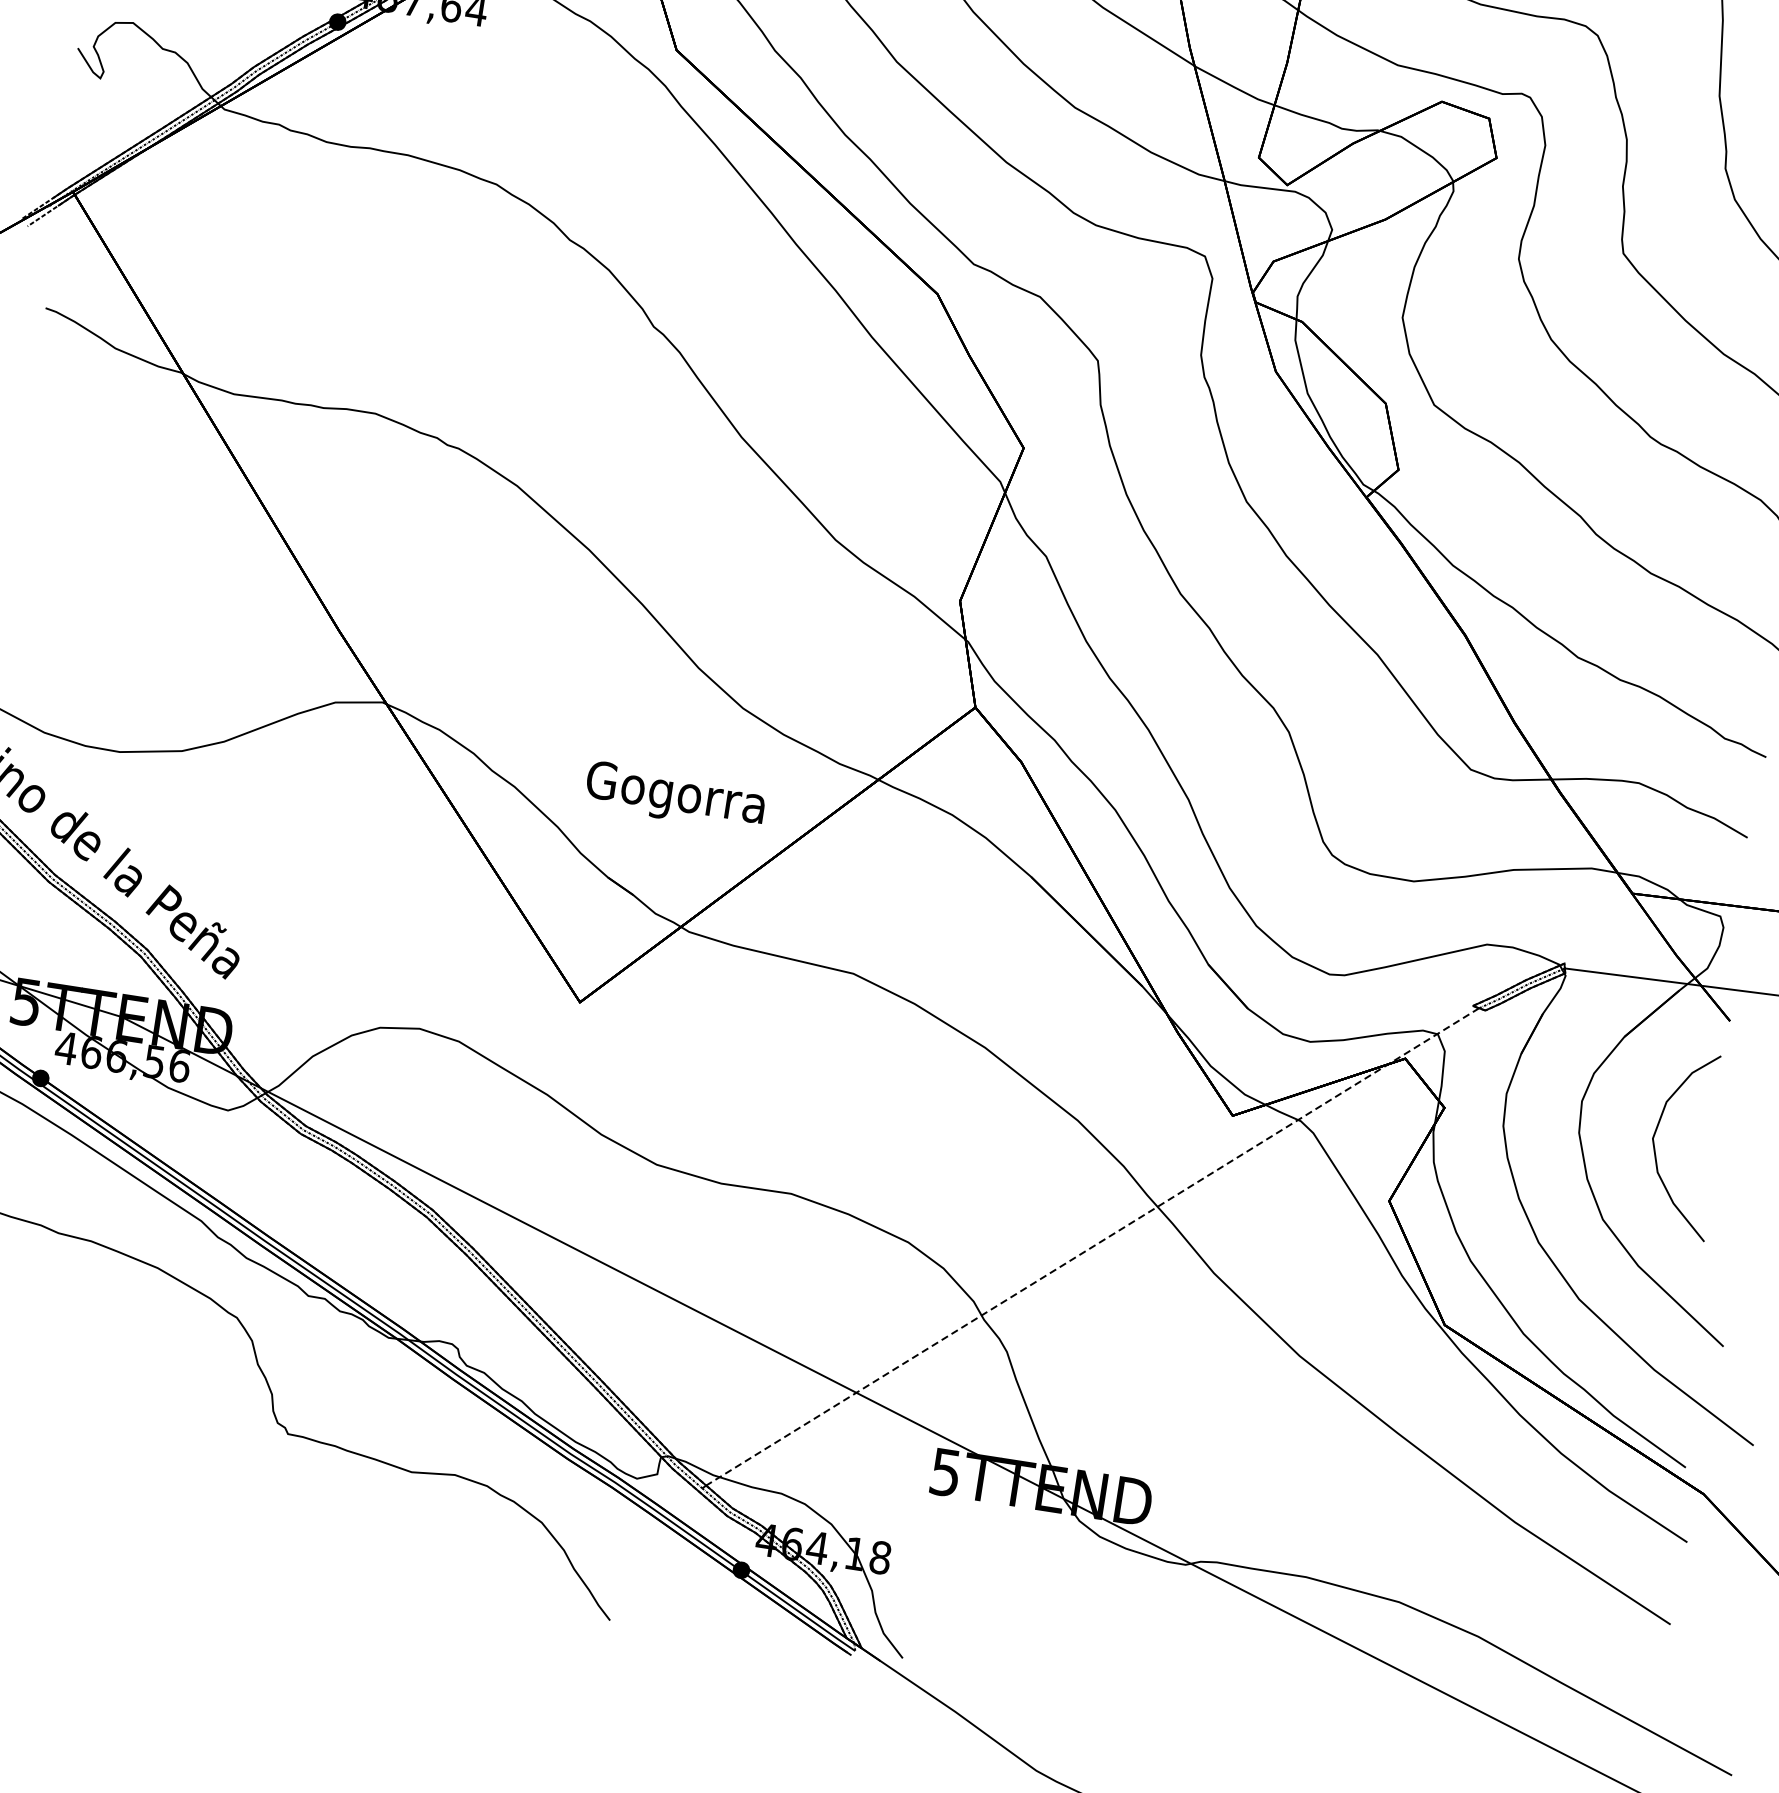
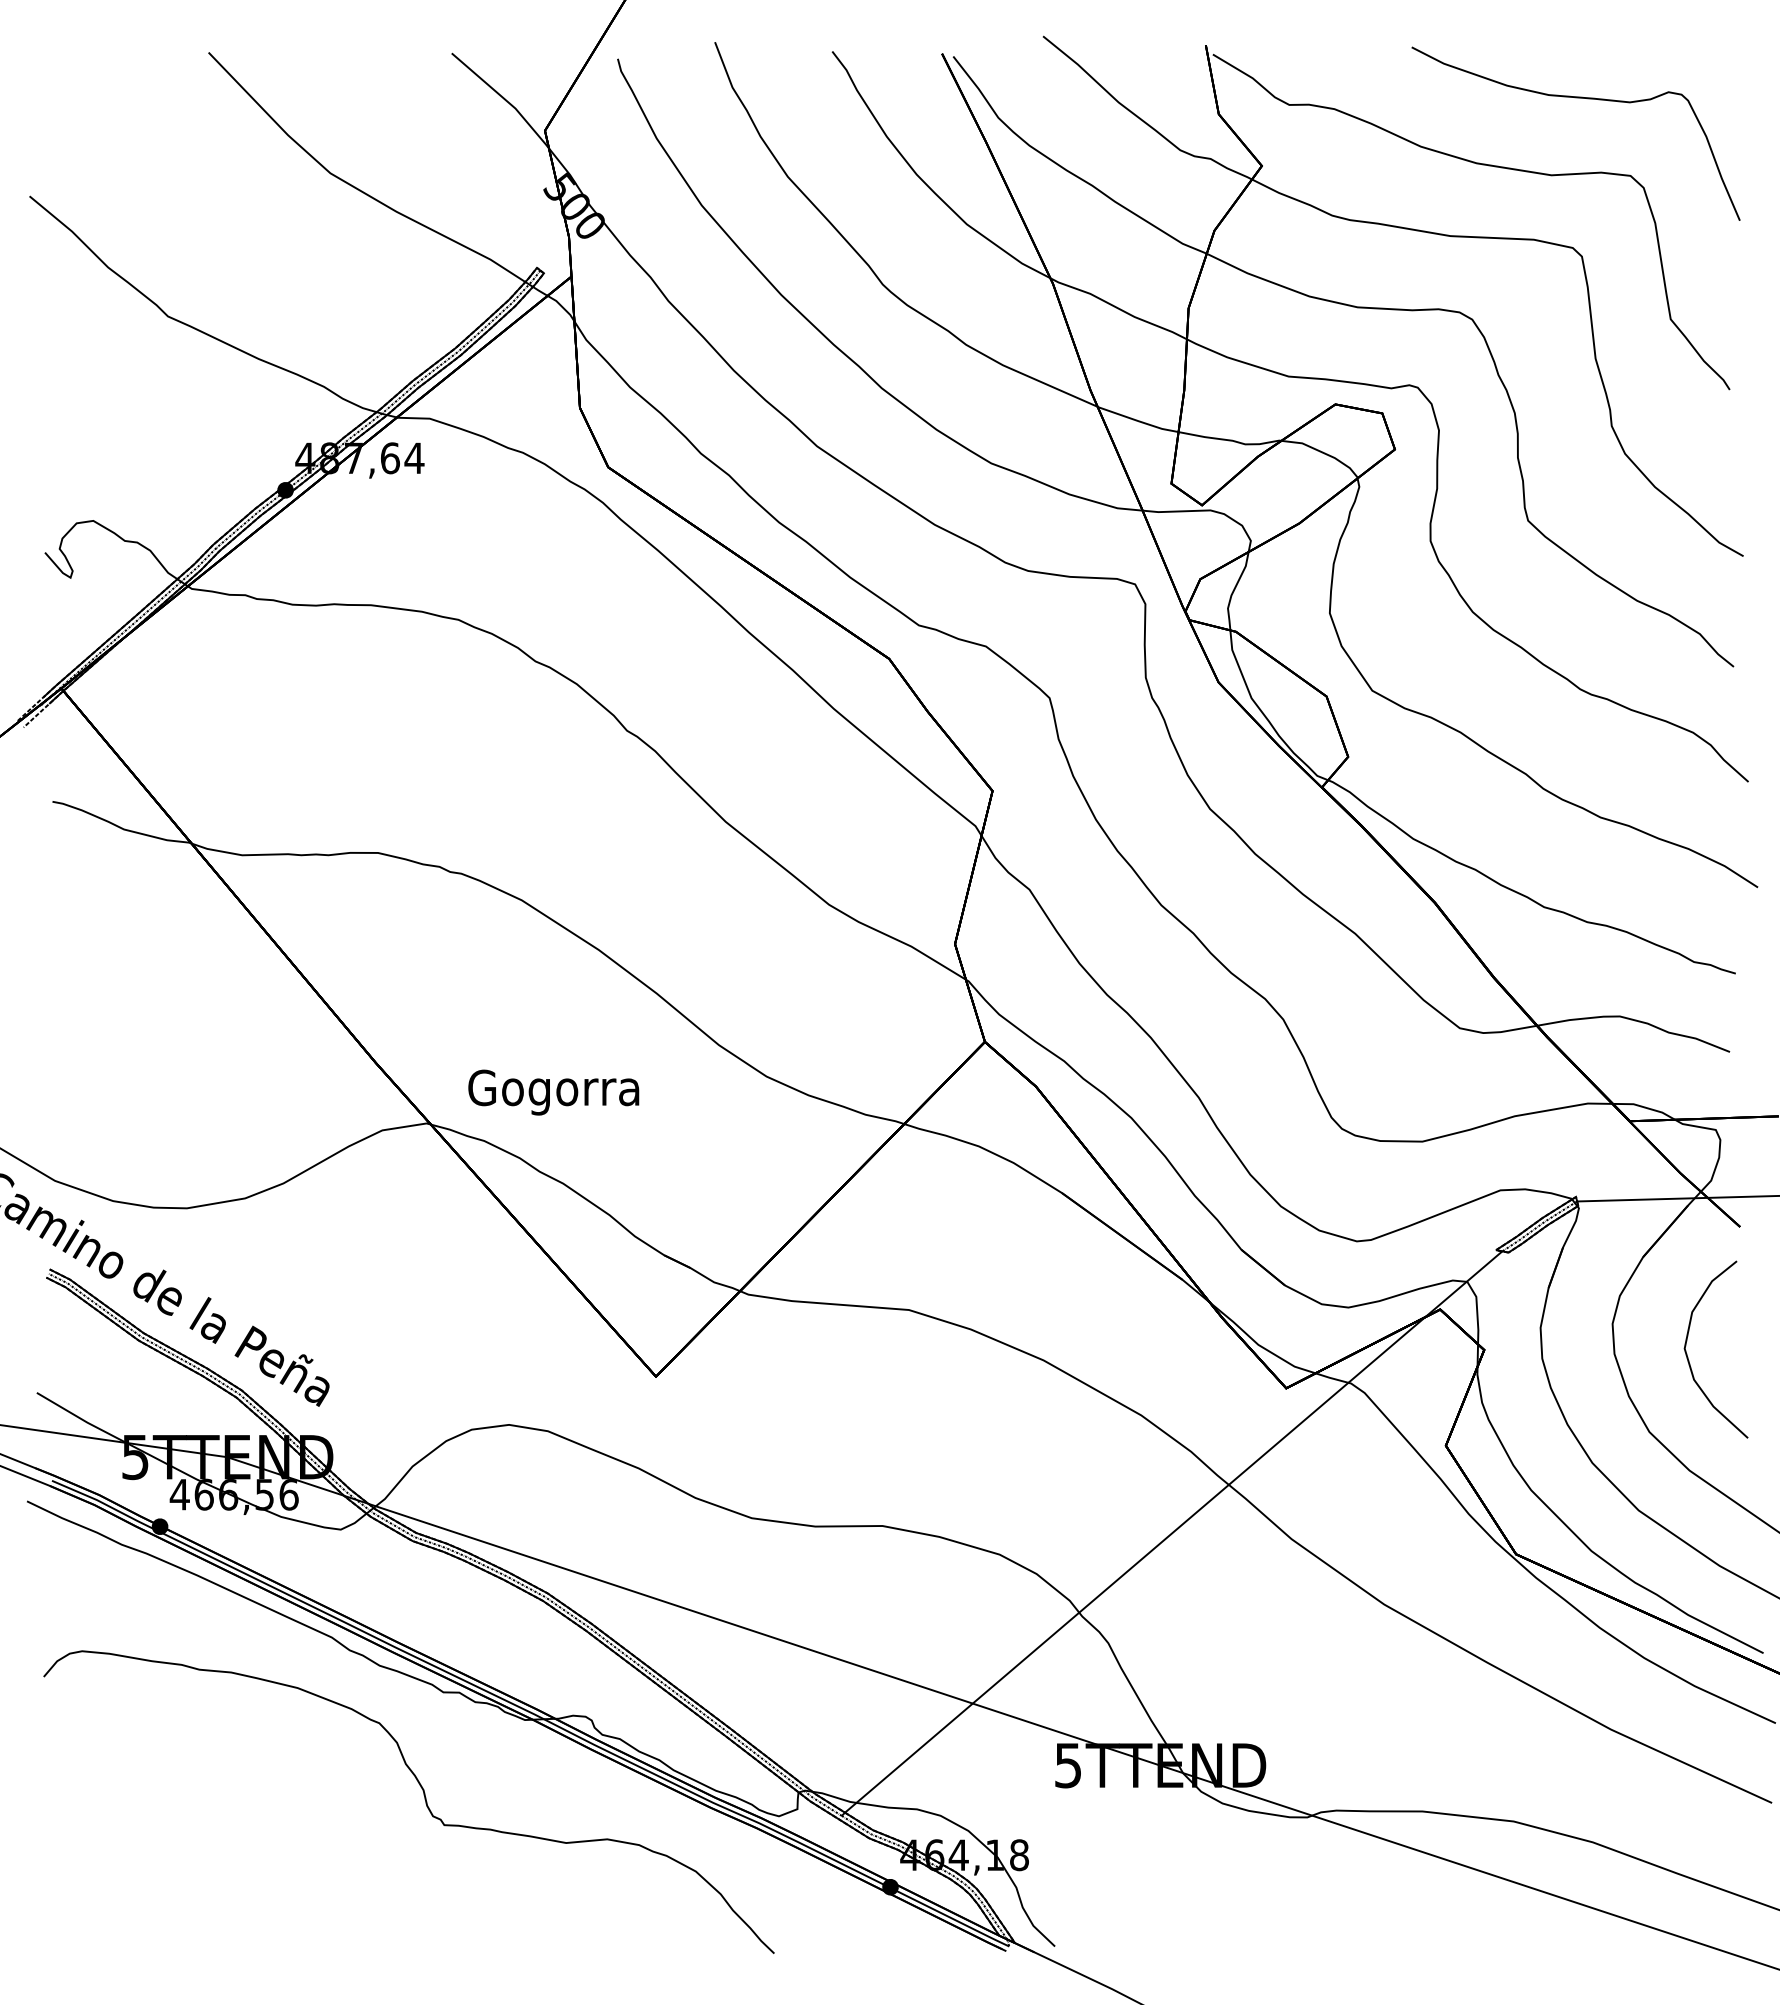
text: (675, 796) -> (553, 1092), moved
line: (1092, 1247) -> (1173, 1532), dashed -> solid

